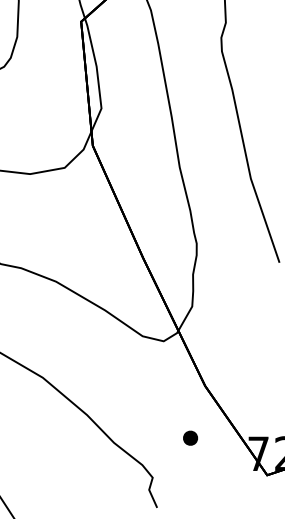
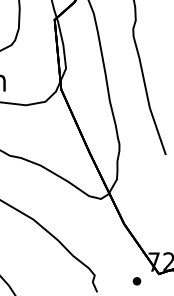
part: (189, 438) -> (136, 281), moved

